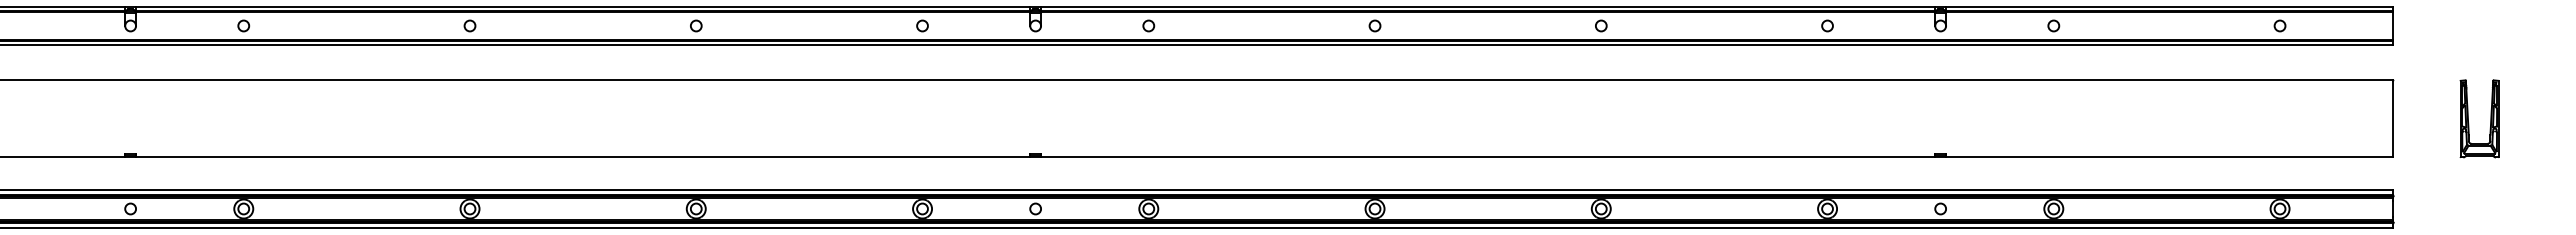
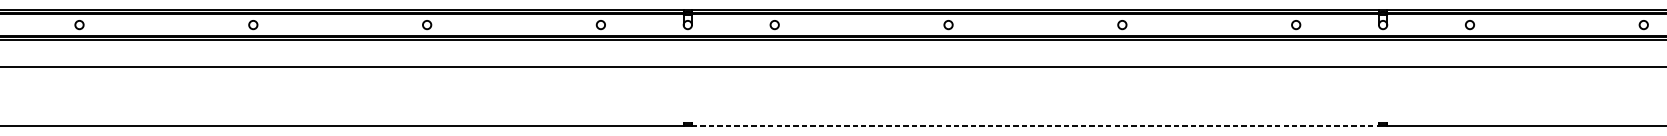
line: (1488, 157) -> (1035, 126), solid -> dashed

